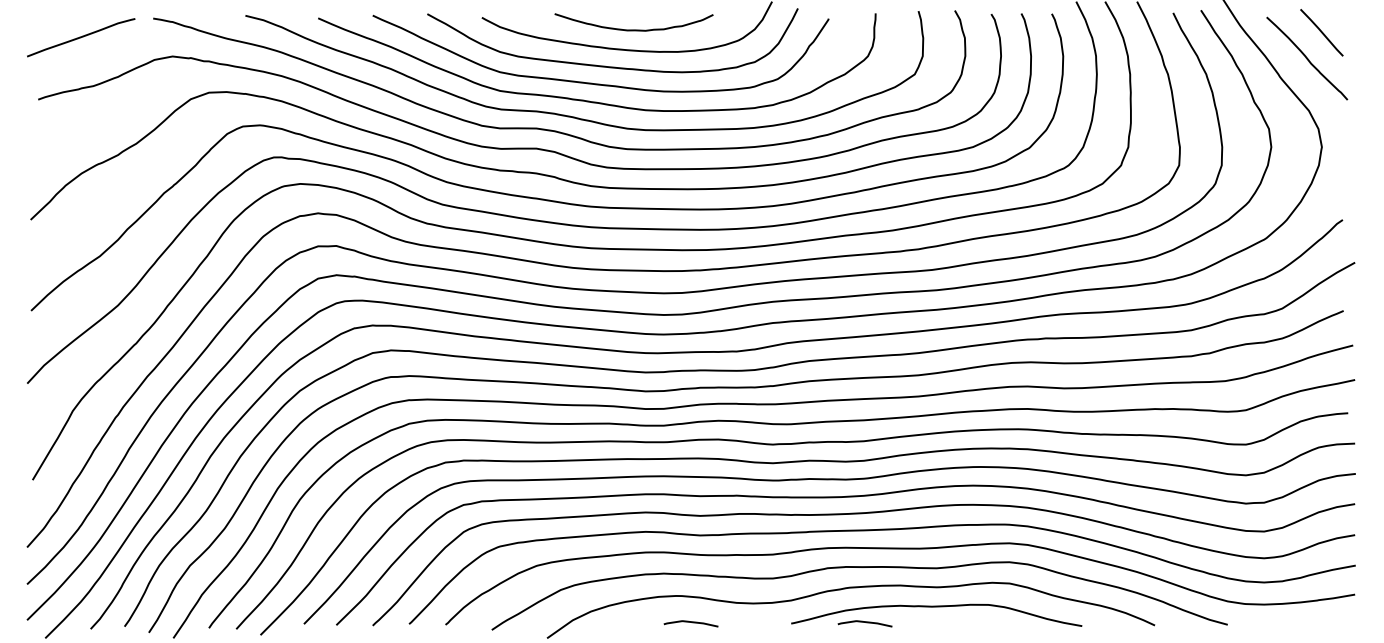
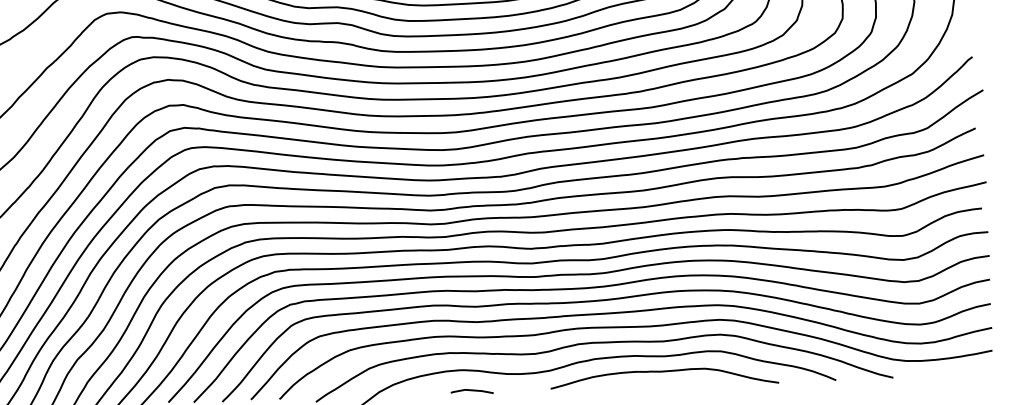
curve: (864, 622) -> (608, 385), removed

